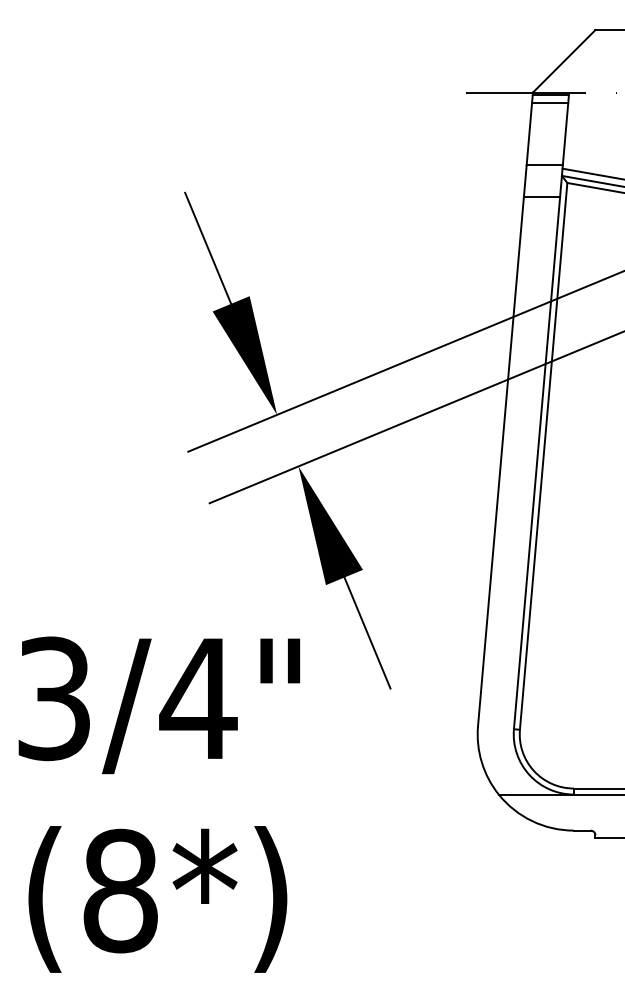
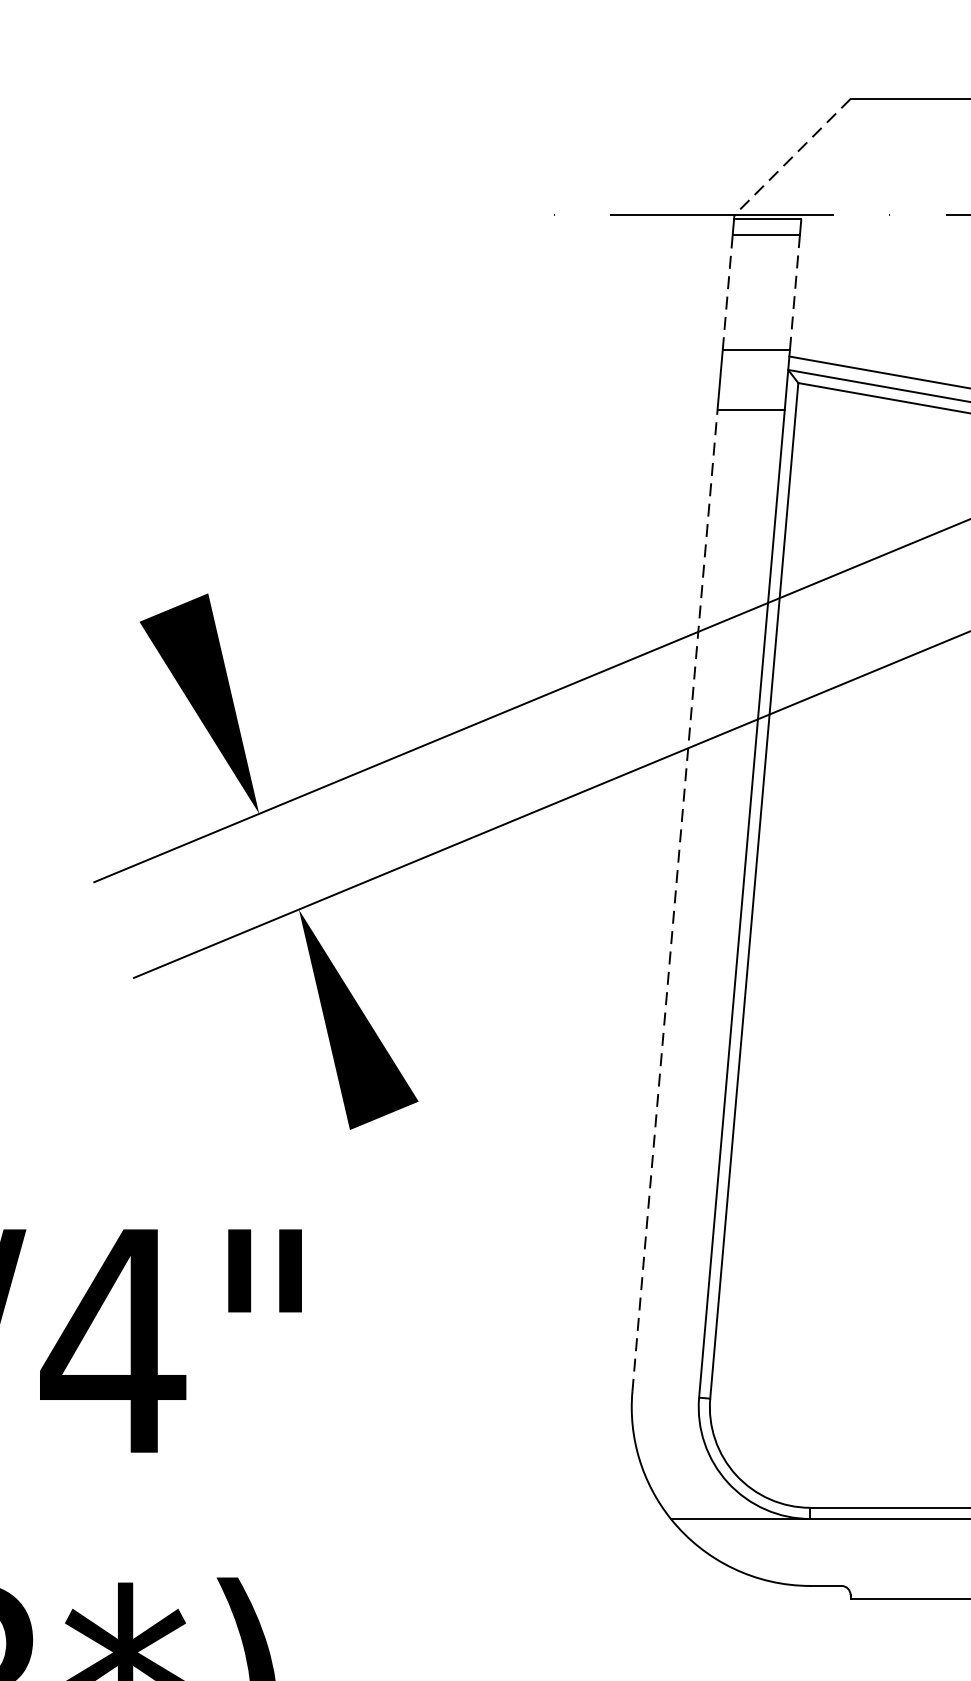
line: (563, 61) -> (791, 157), solid -> dashed
line: (529, 133) -> (728, 291), solid -> dashed
line: (565, 134) -> (794, 293), solid -> dashed
line: (208, 247) -> (131, 502), removed
line: (501, 461) -> (675, 900), solid -> dashed
line: (367, 632) -> (427, 1217), removed

